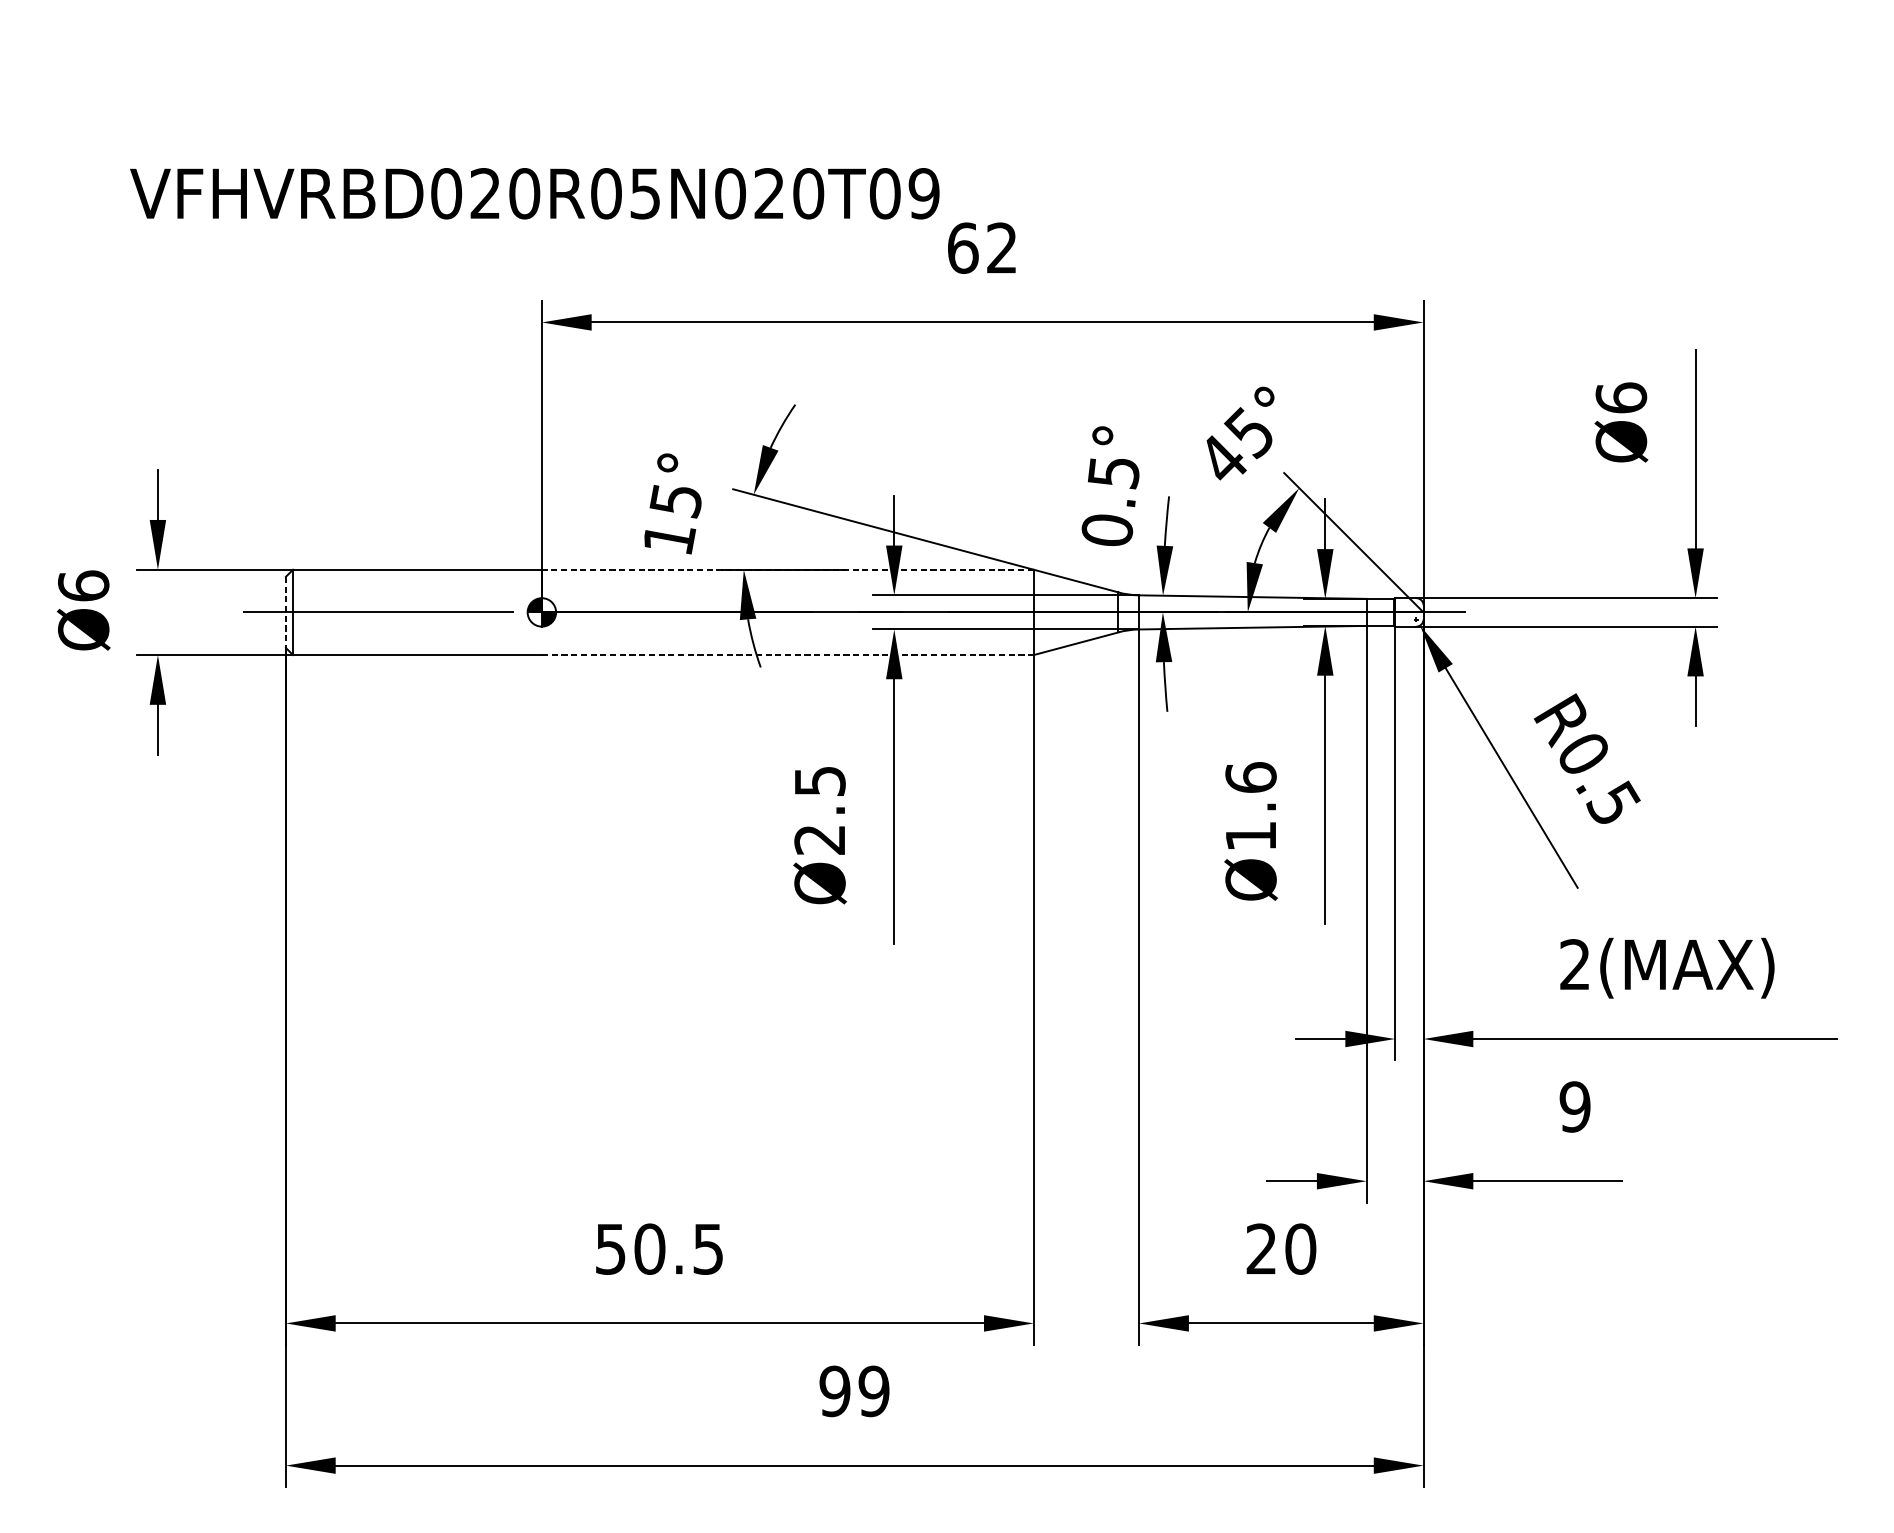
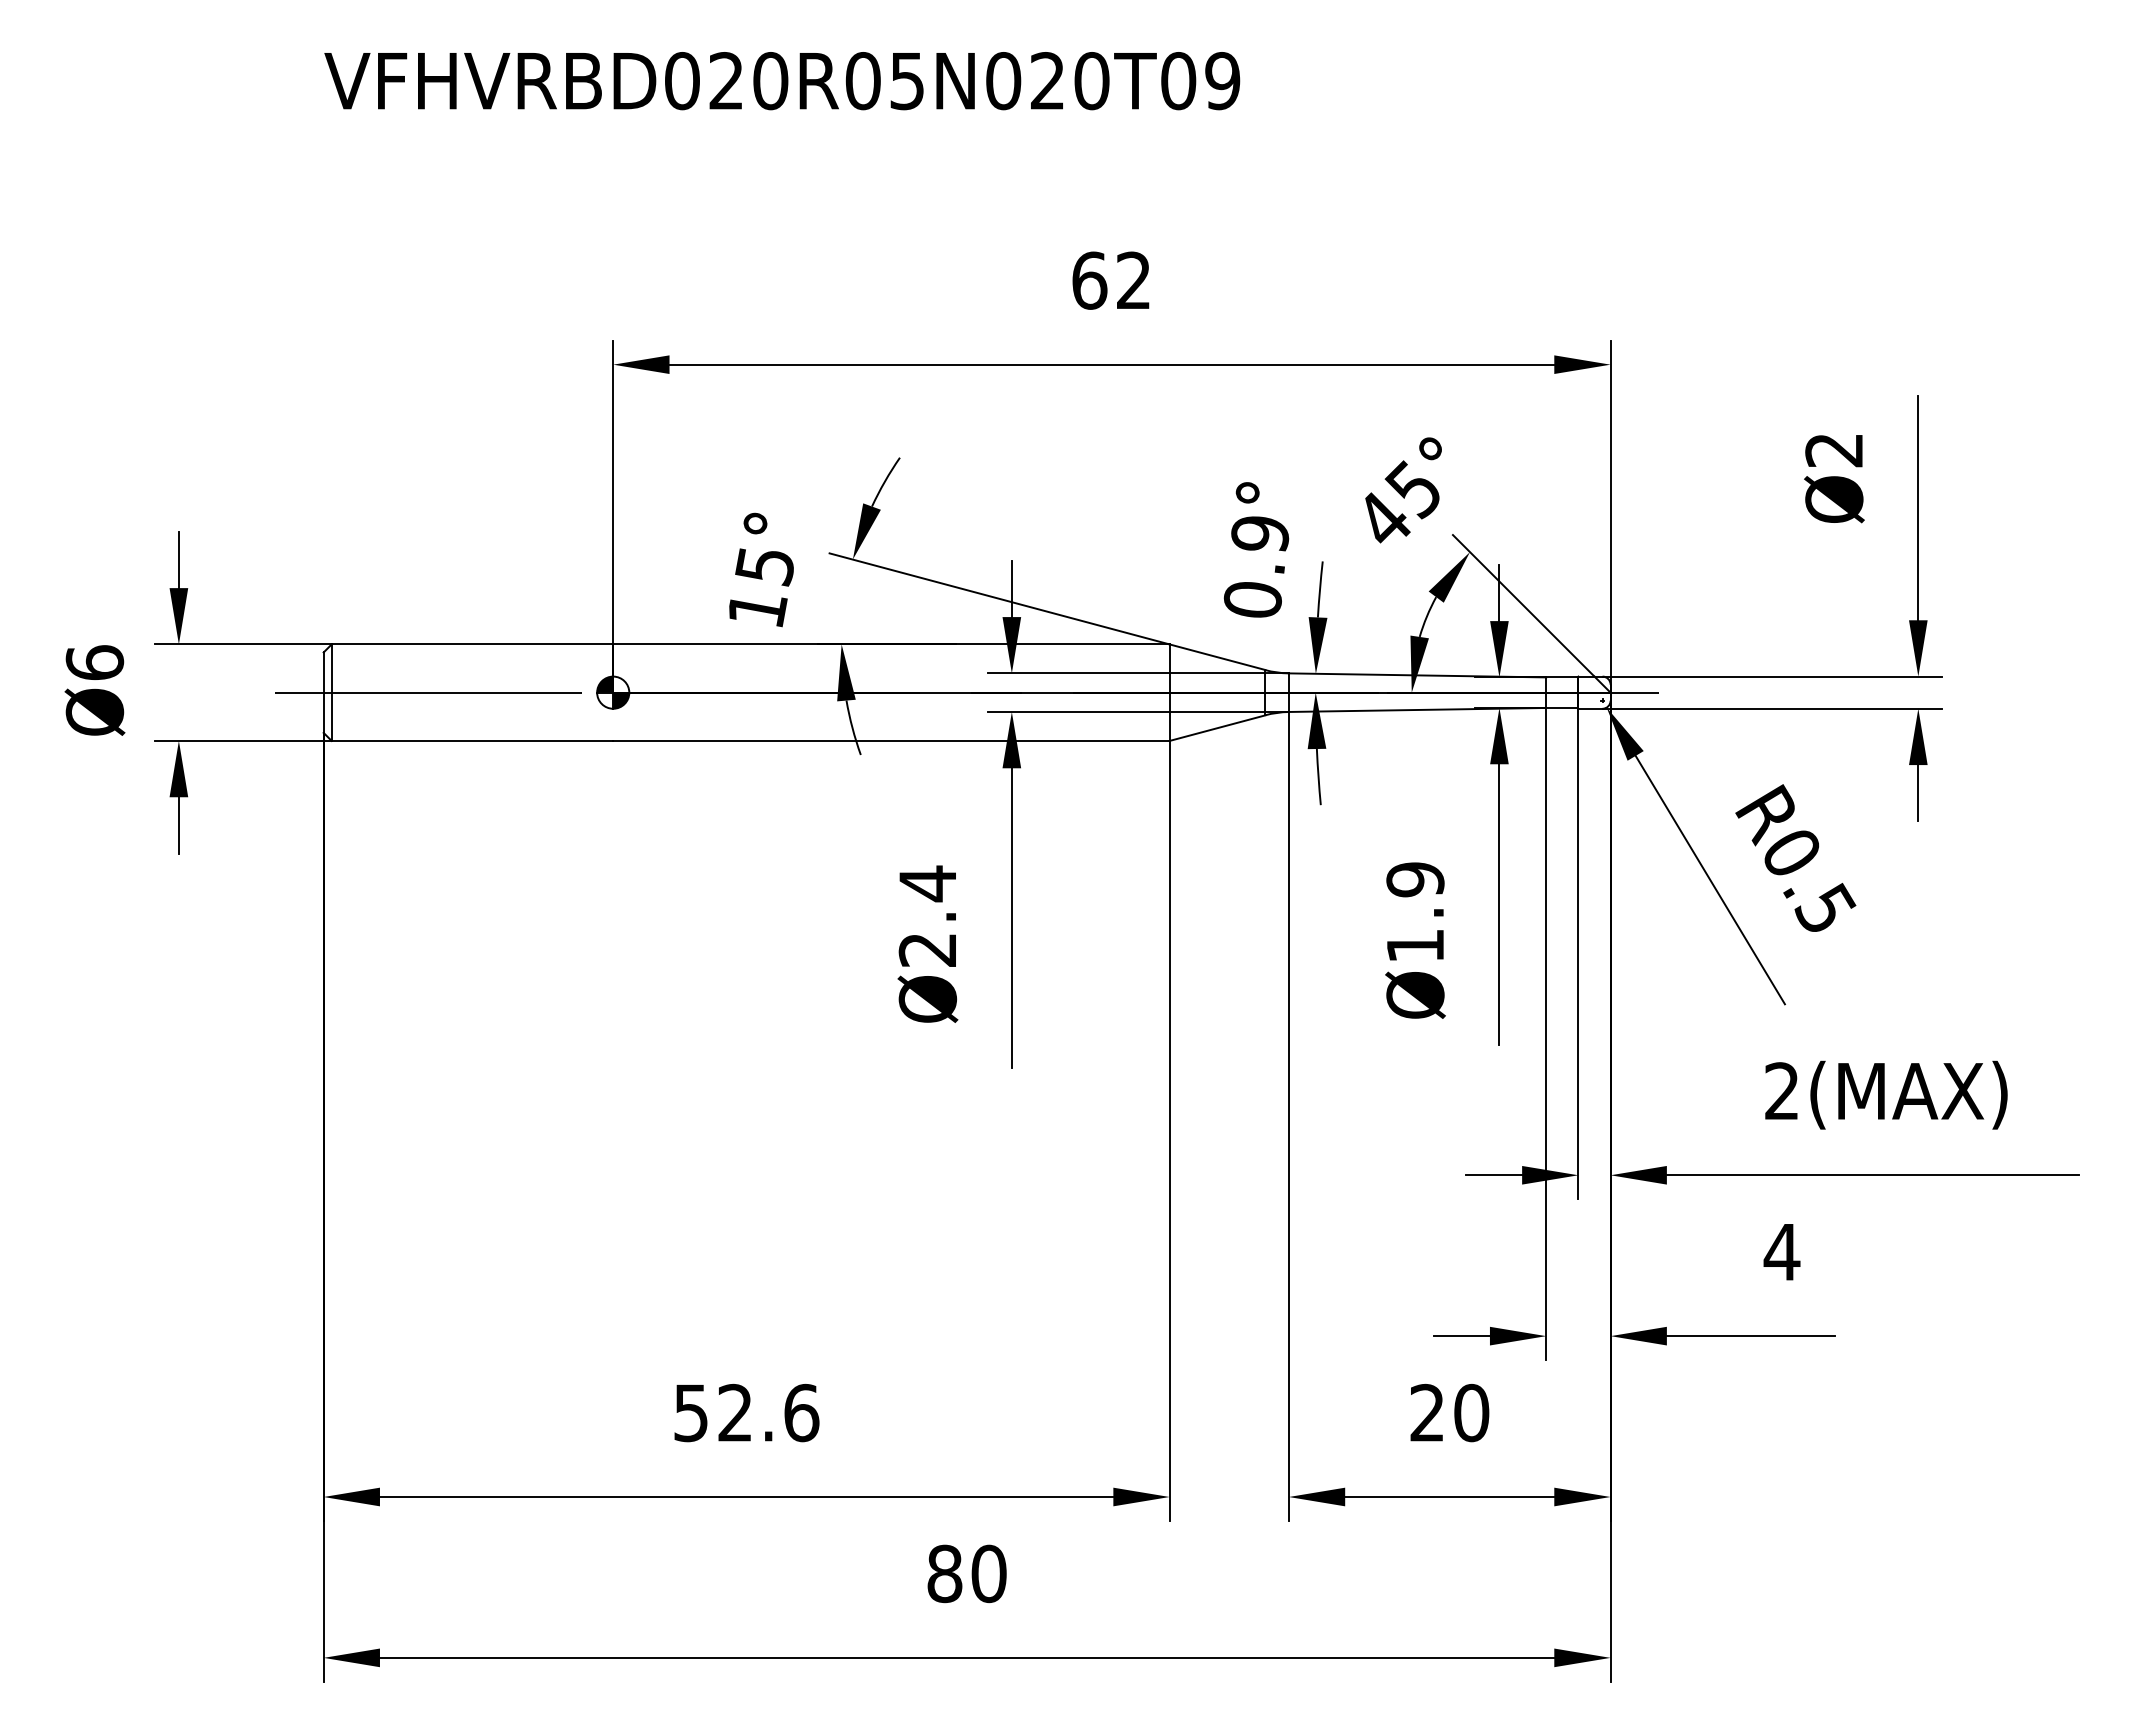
text: (535, 194) -> (782, 81), moved
text: (1621, 397) -> (1834, 449), Ø6 -> Ø2
text: (1113, 472) -> (1259, 534), 0.5° -> 0.9°
line: (786, 569) -> (890, 644), dashed -> solid
line: (285, 613) -> (323, 693), dashed -> solid
line: (787, 654) -> (891, 740), dashed -> solid
text: (1251, 777) -> (1415, 879), Ø1.6 -> Ø1.9
text: (820, 781) -> (928, 883), Ø2.5 -> Ø2.4
text: (1574, 1107) -> (1781, 1252), 9 -> 4
text: (679, 1248) -> (768, 1412), 50.5 -> 52.6
text: (854, 1391) -> (966, 1573), 99 -> 80

